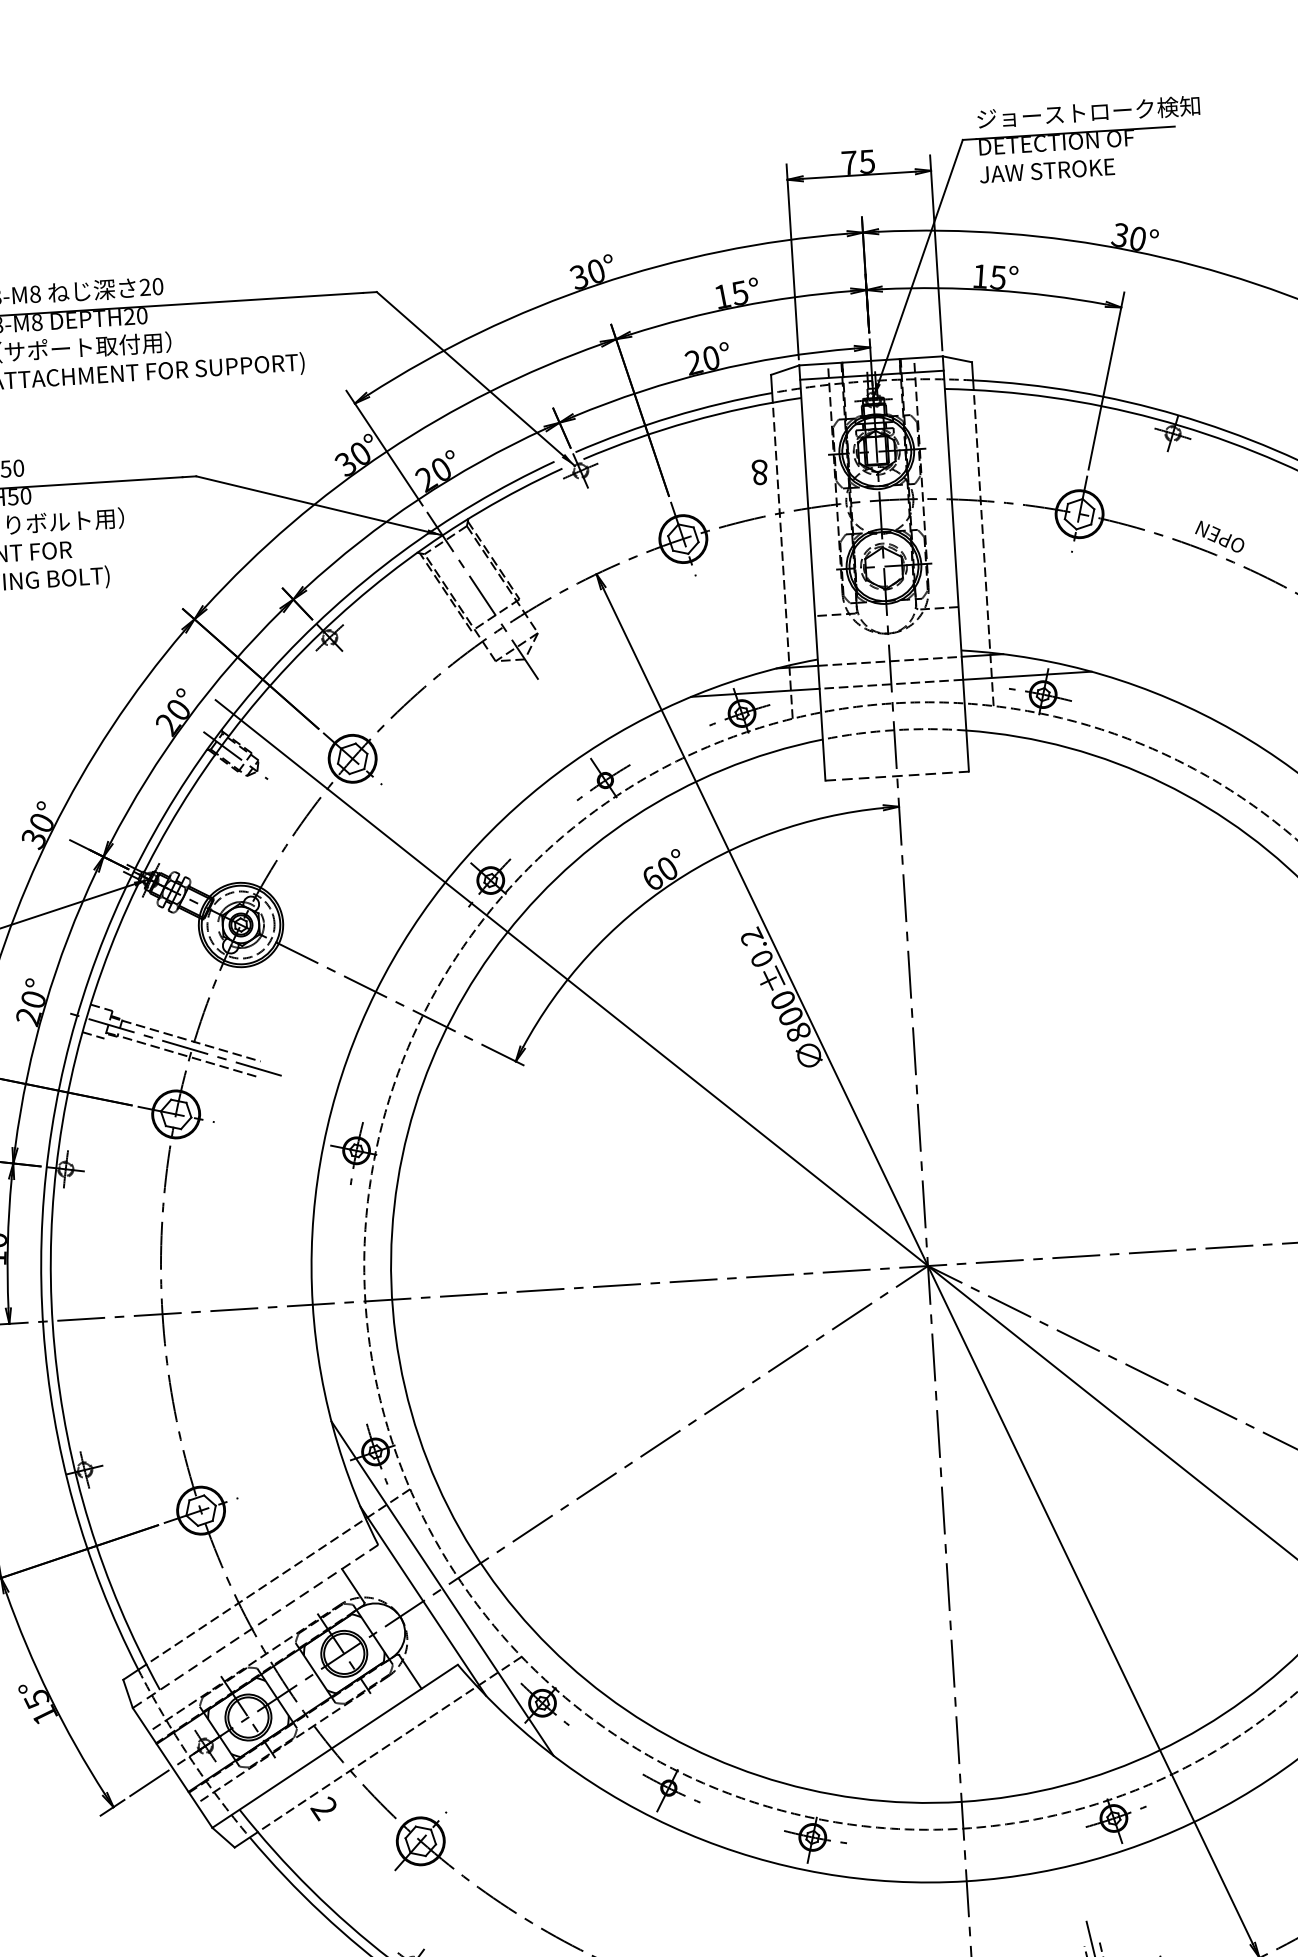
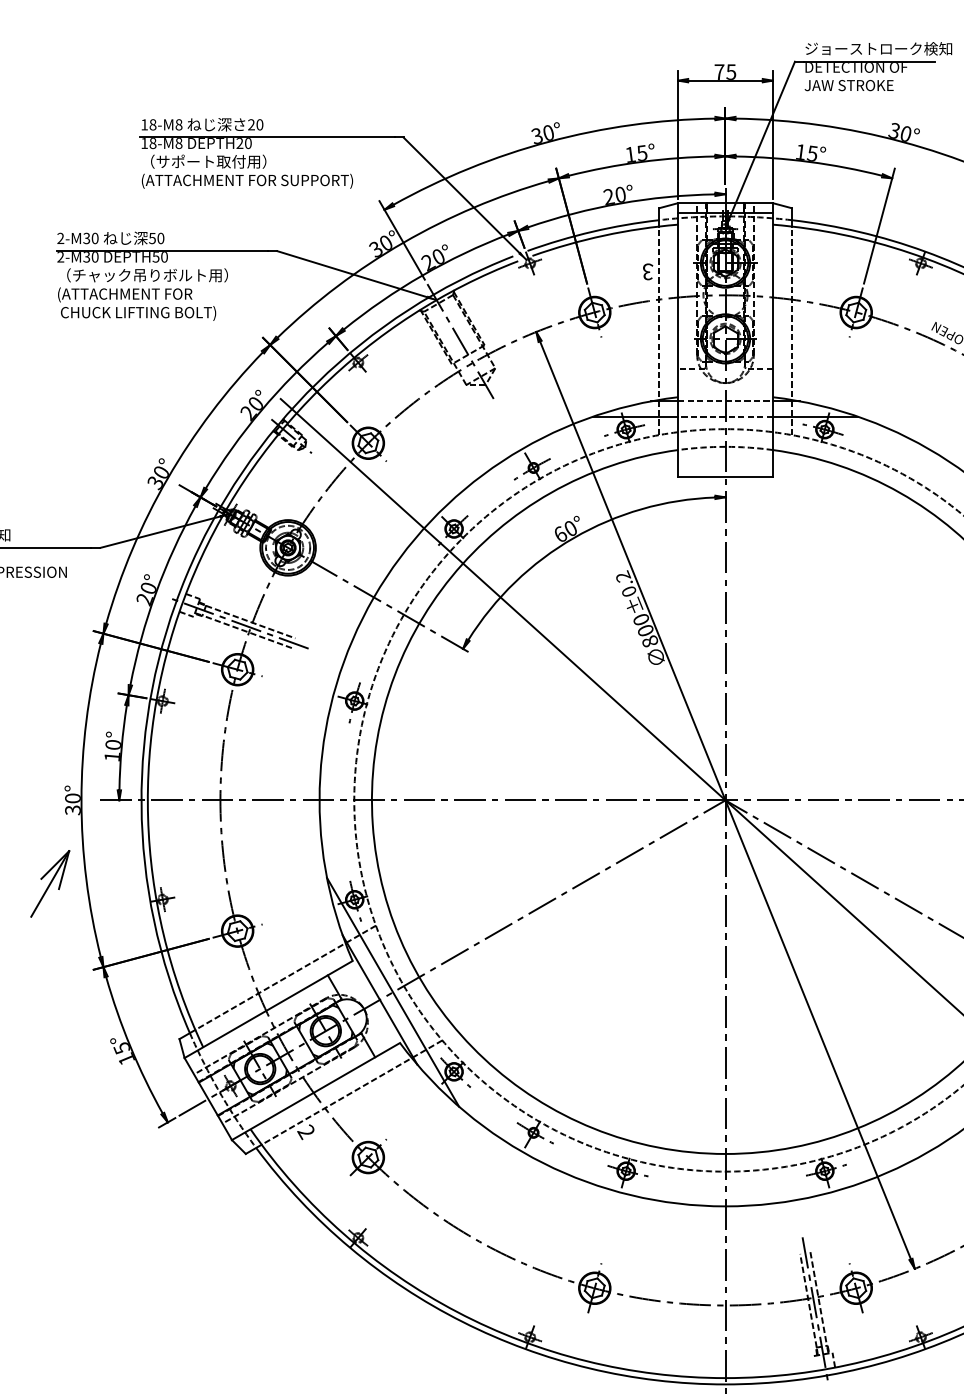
text: (759, 471) -> (647, 271), 8 -> 3
line: (898, 776) -> (726, 477), dashed -> solid
line: (255, 1626) -> (268, 1009), dashed -> solid

